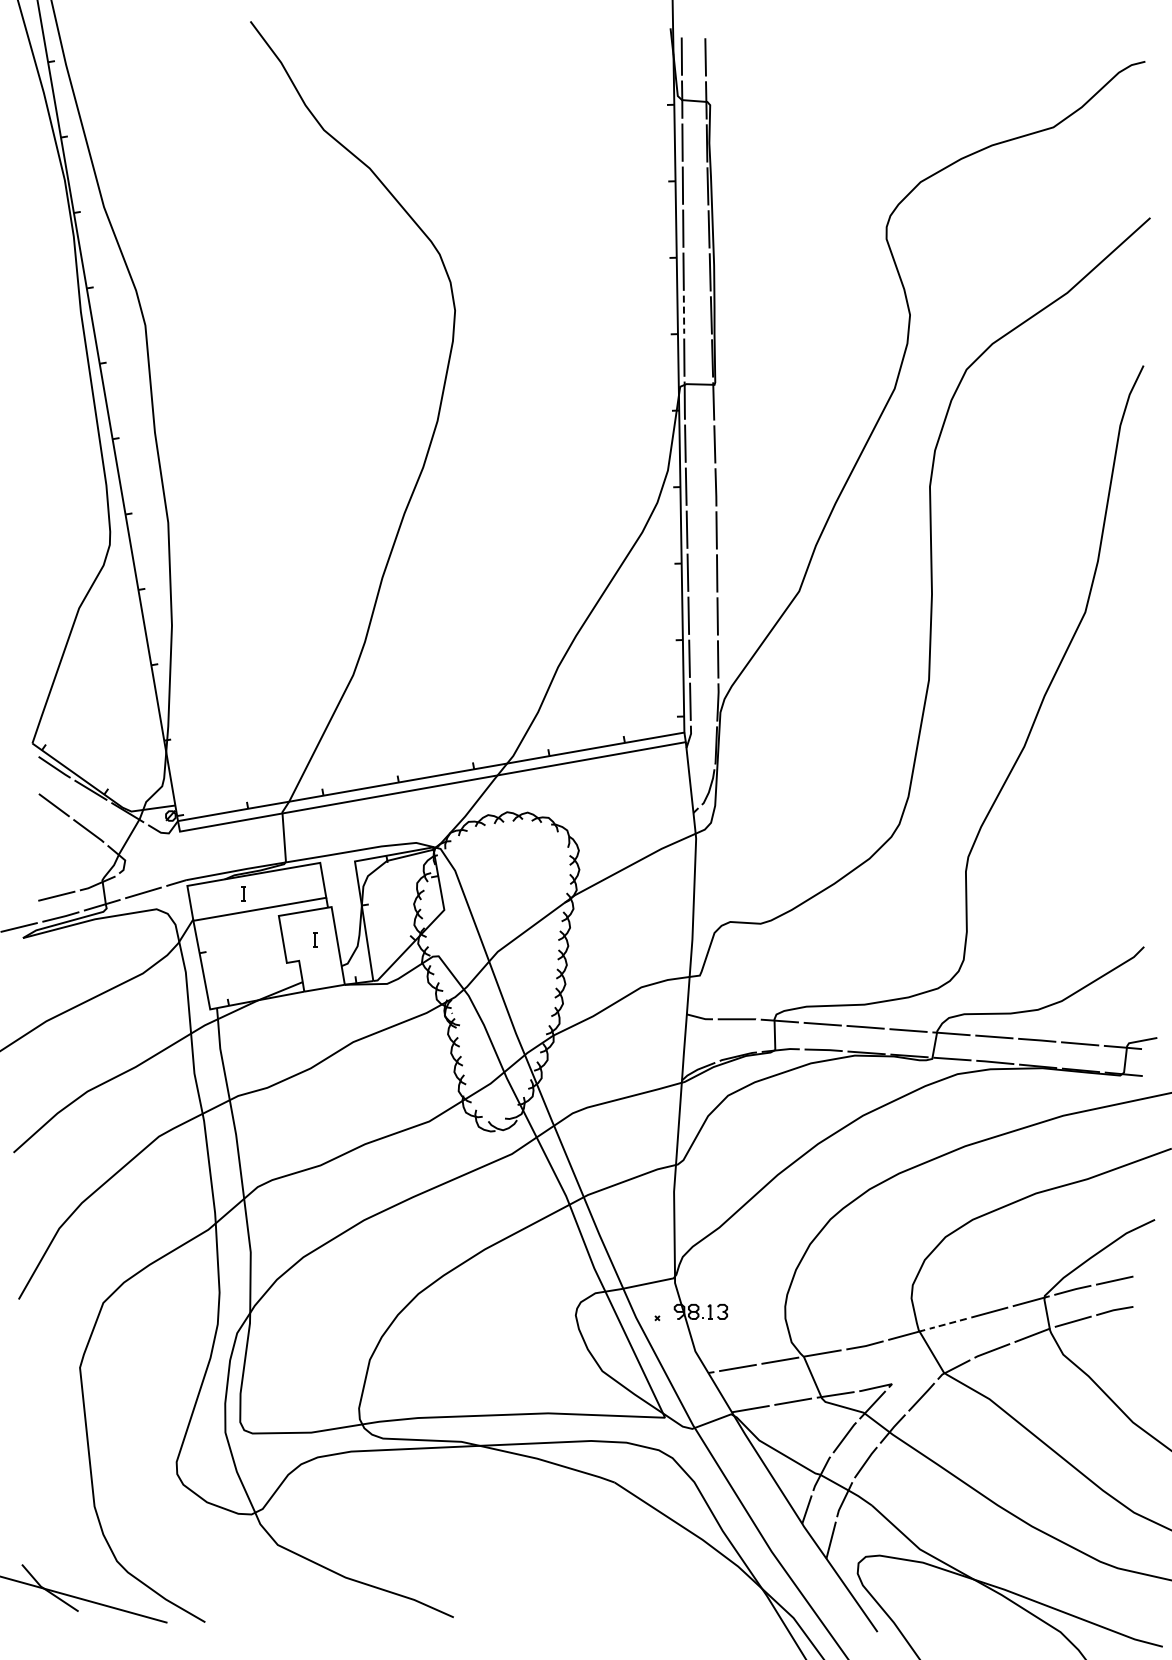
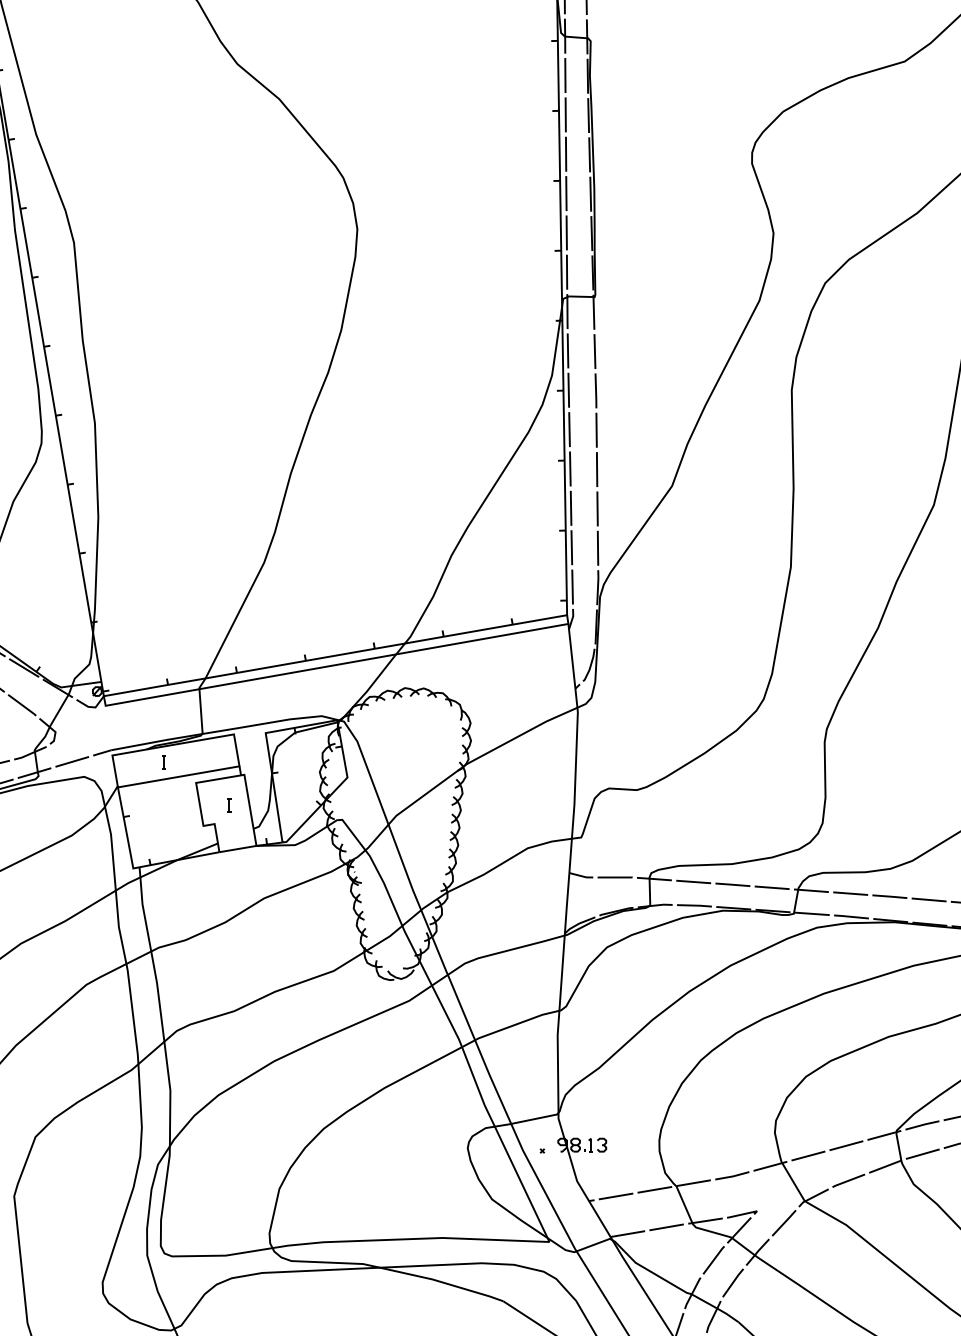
line: (684, 315) -> (567, 233), dashed -> solid
line: (947, 1323) -> (807, 1155), dashed -> solid

